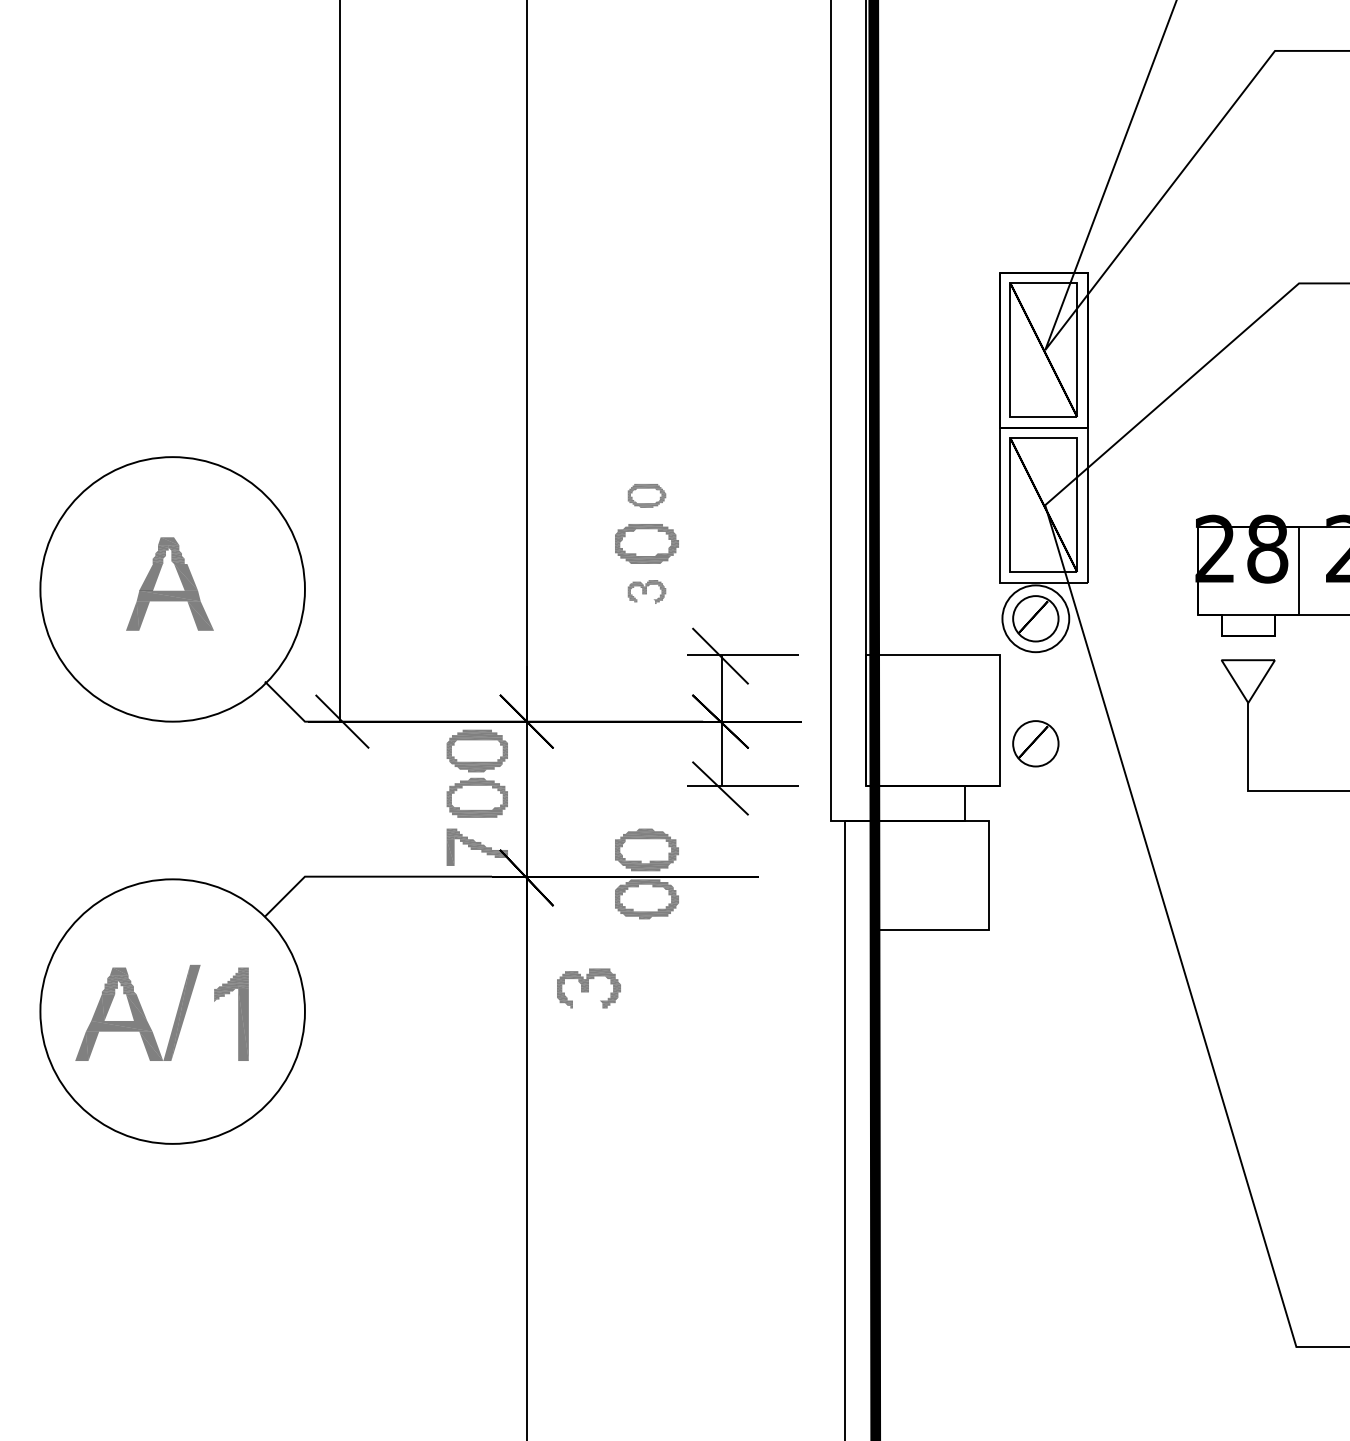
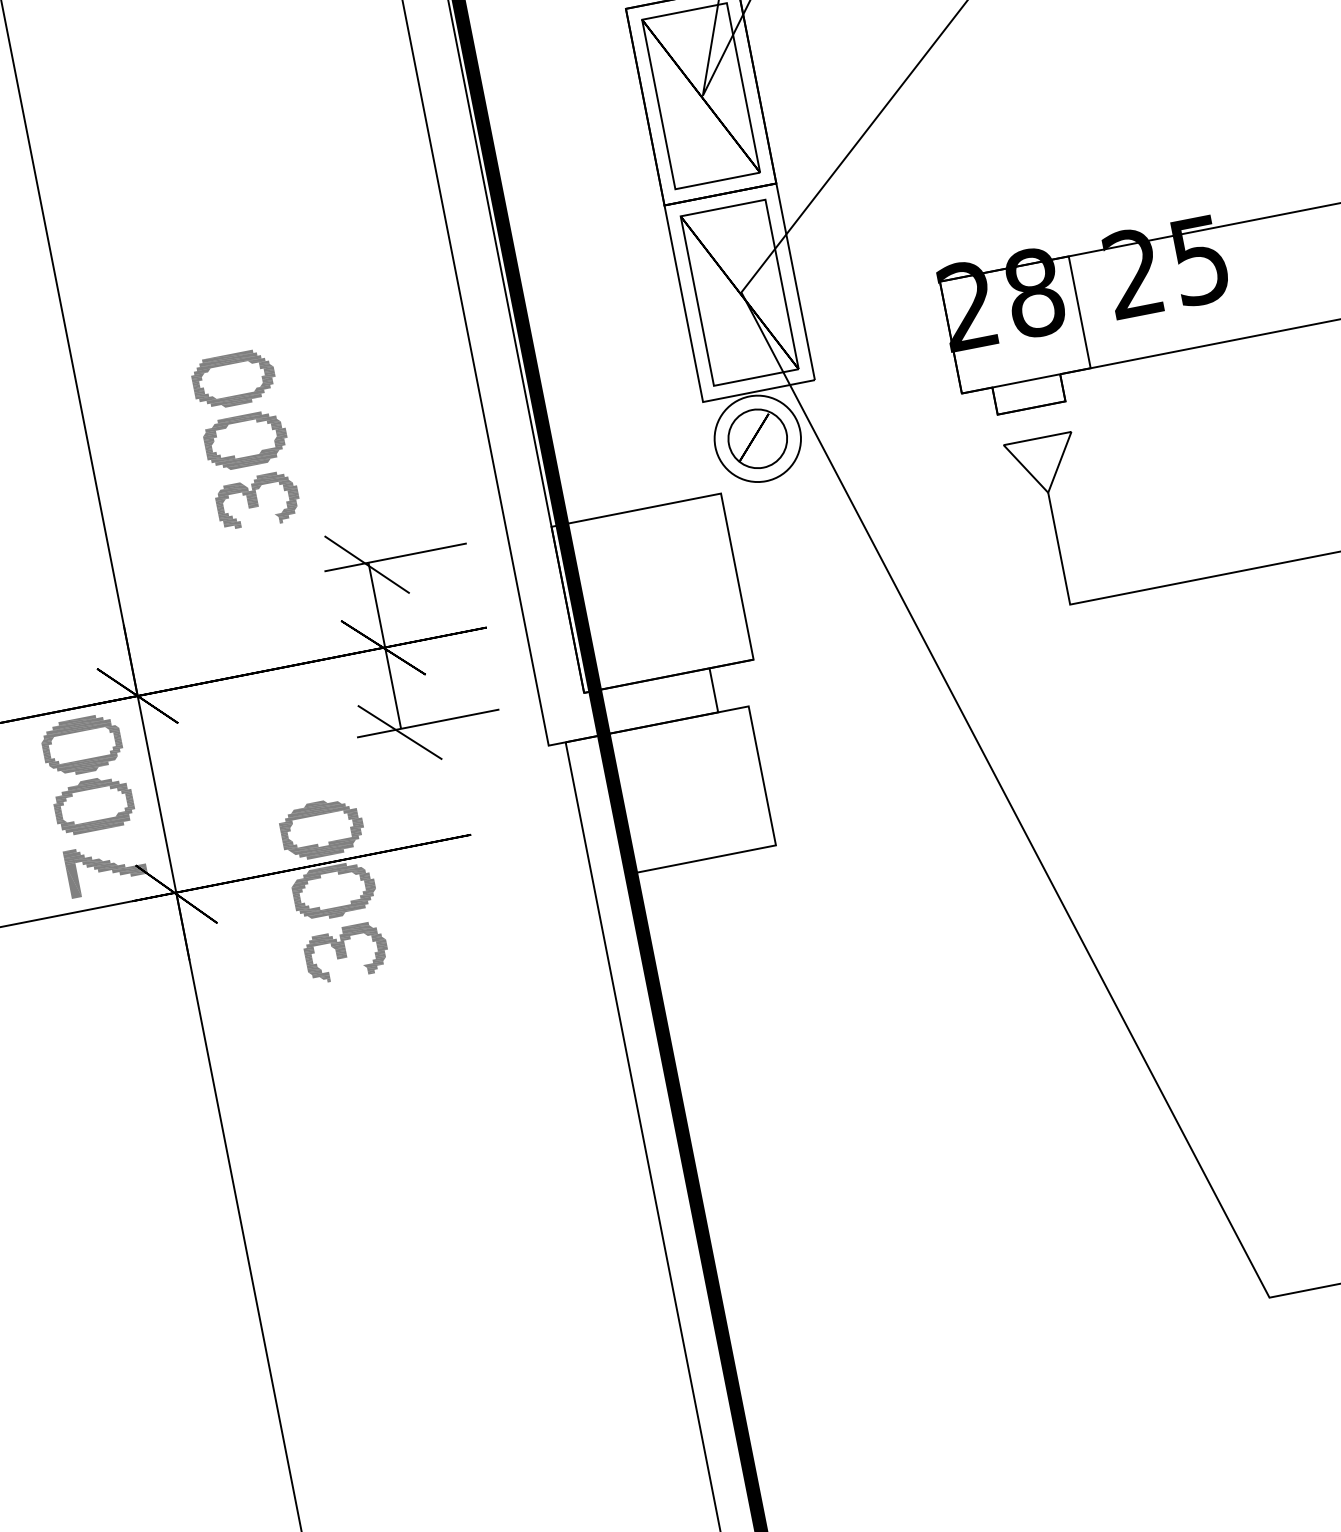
part: (646, 495) -> (233, 379), size x1.67
part: (646, 591) -> (257, 501), size x1.67
part: (1035, 743) -> (788, 597), removed
part: (588, 988) -> (345, 952), moved

